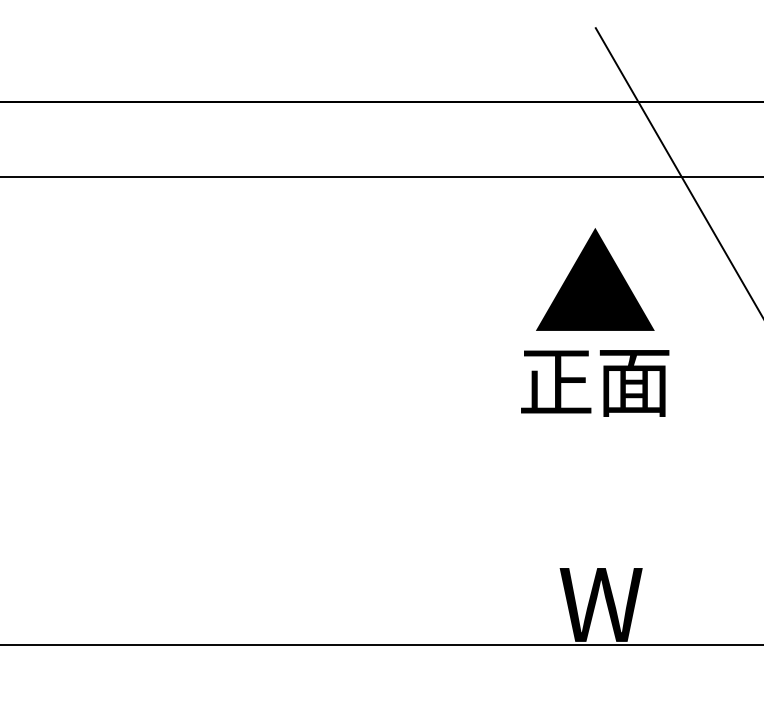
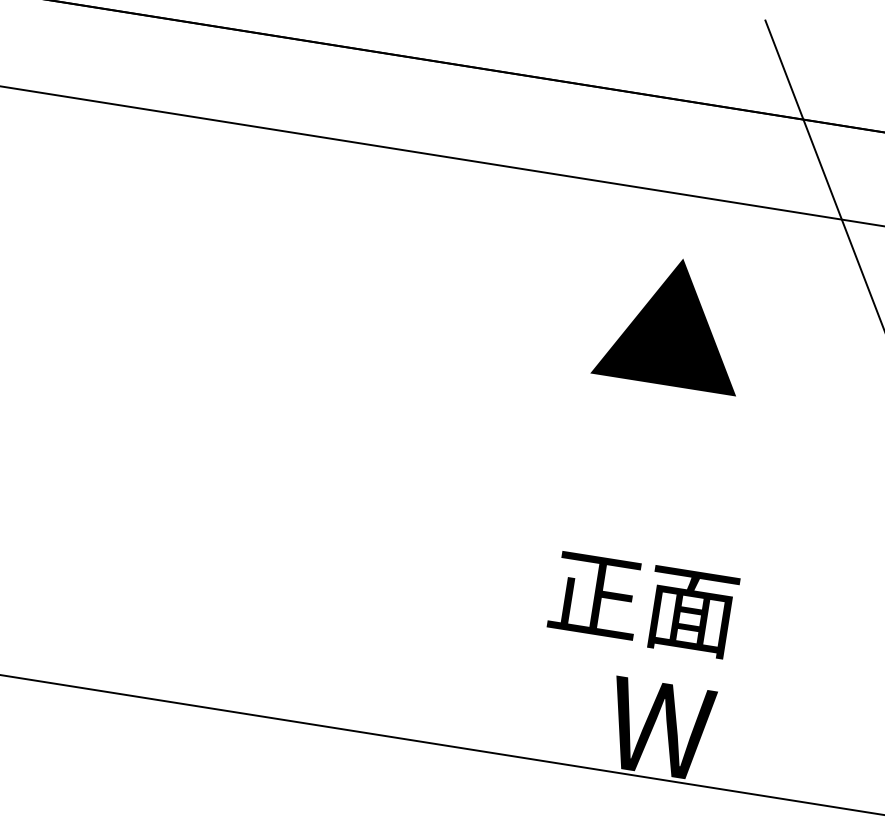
part: (595, 279) -> (673, 321), moved
text: (595, 383) -> (643, 605), moved

